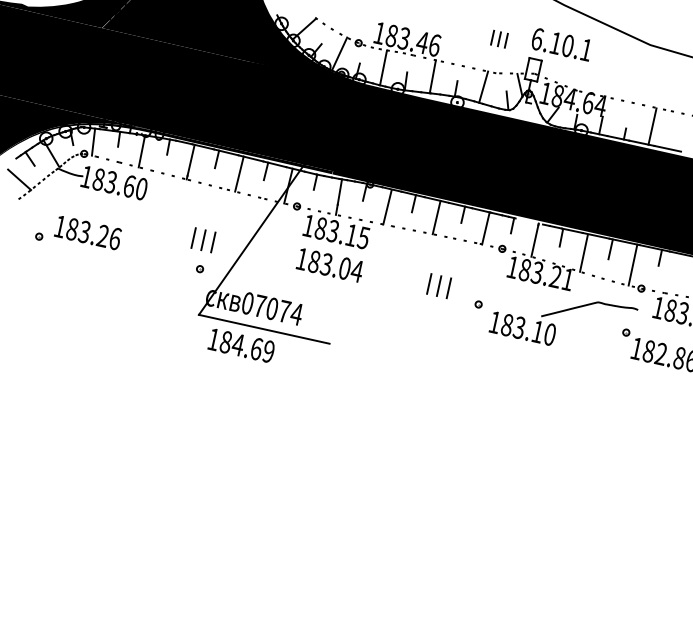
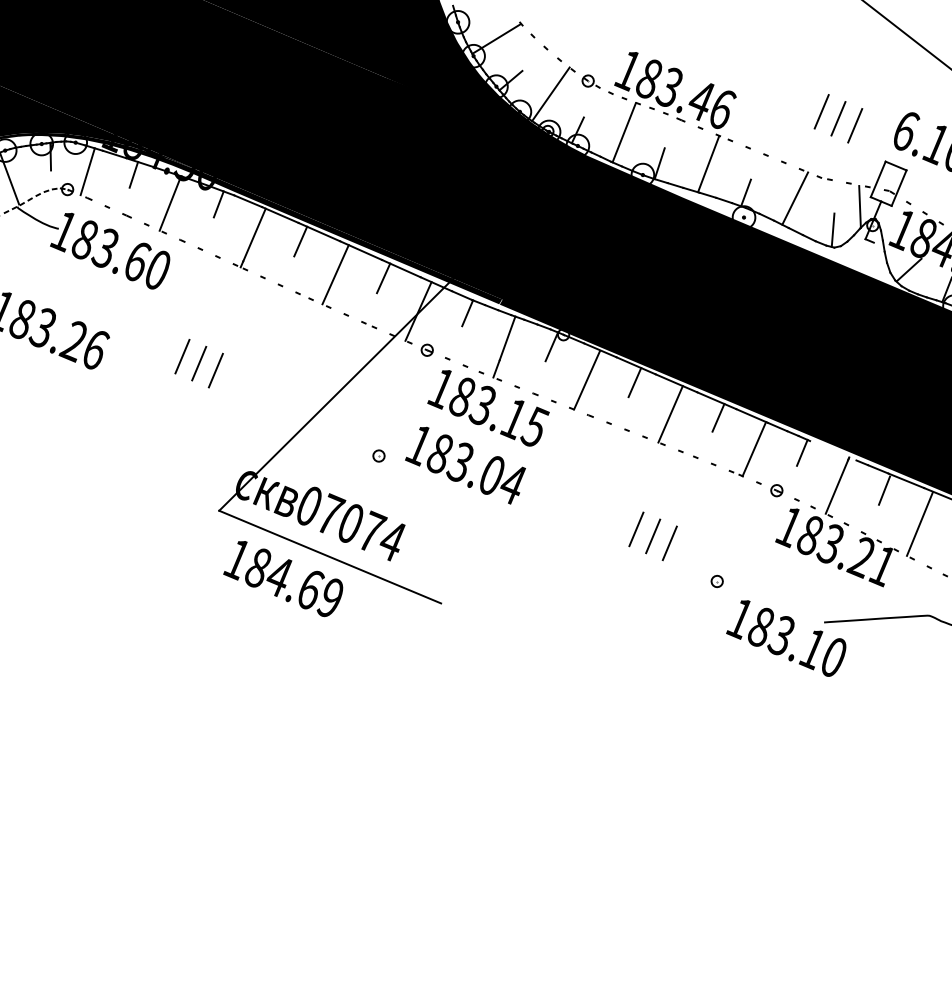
part: (499, 39) -> (838, 119), size x1.43
part: (203, 240) -> (199, 364), moved
part: (200, 269) -> (379, 456), moved

